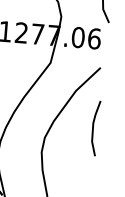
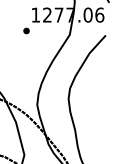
line: (93, 127) -> (104, 78), removed

